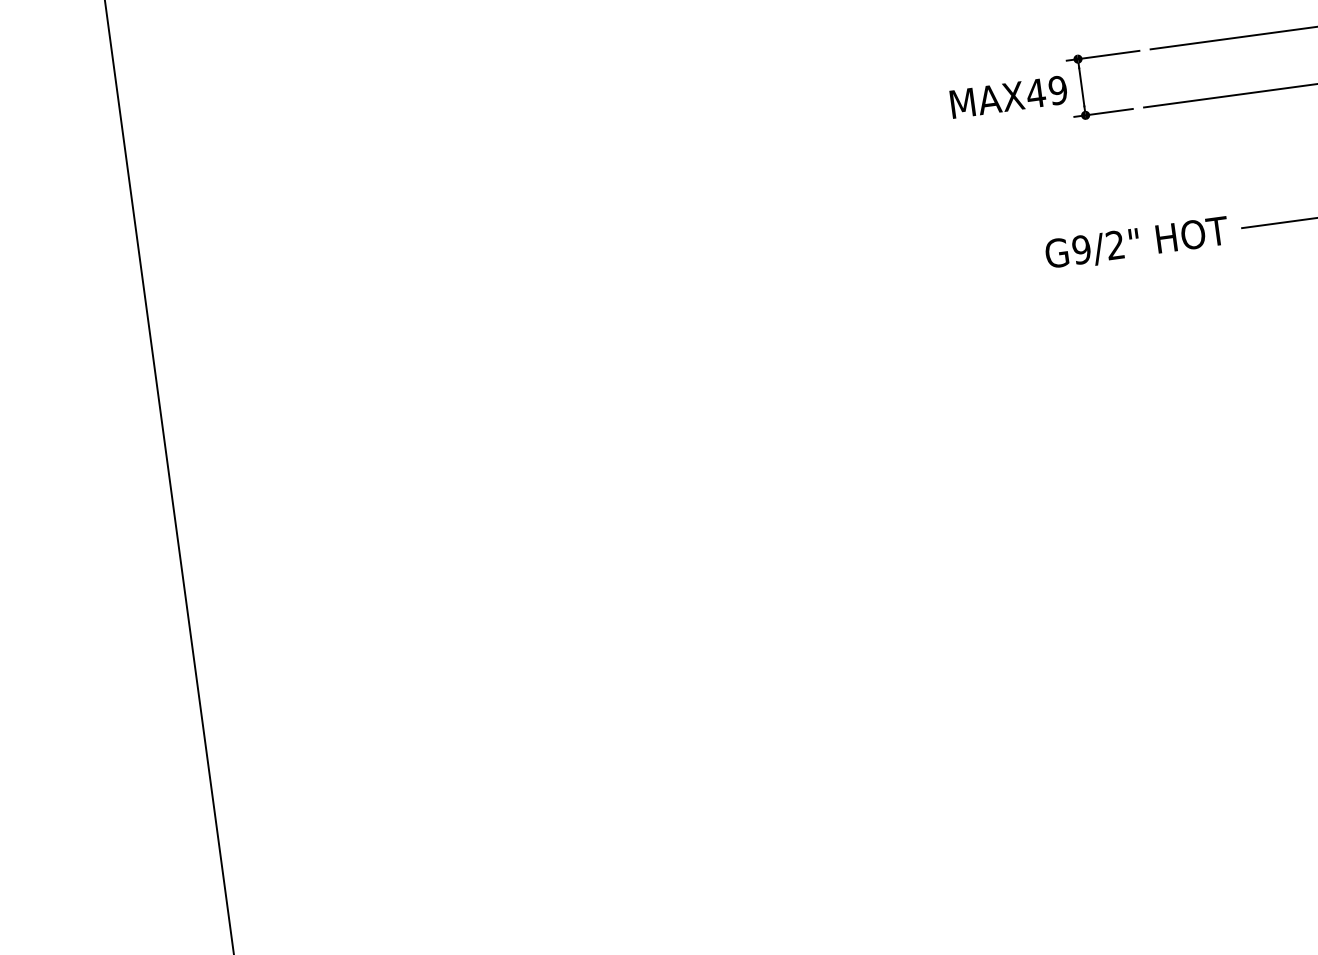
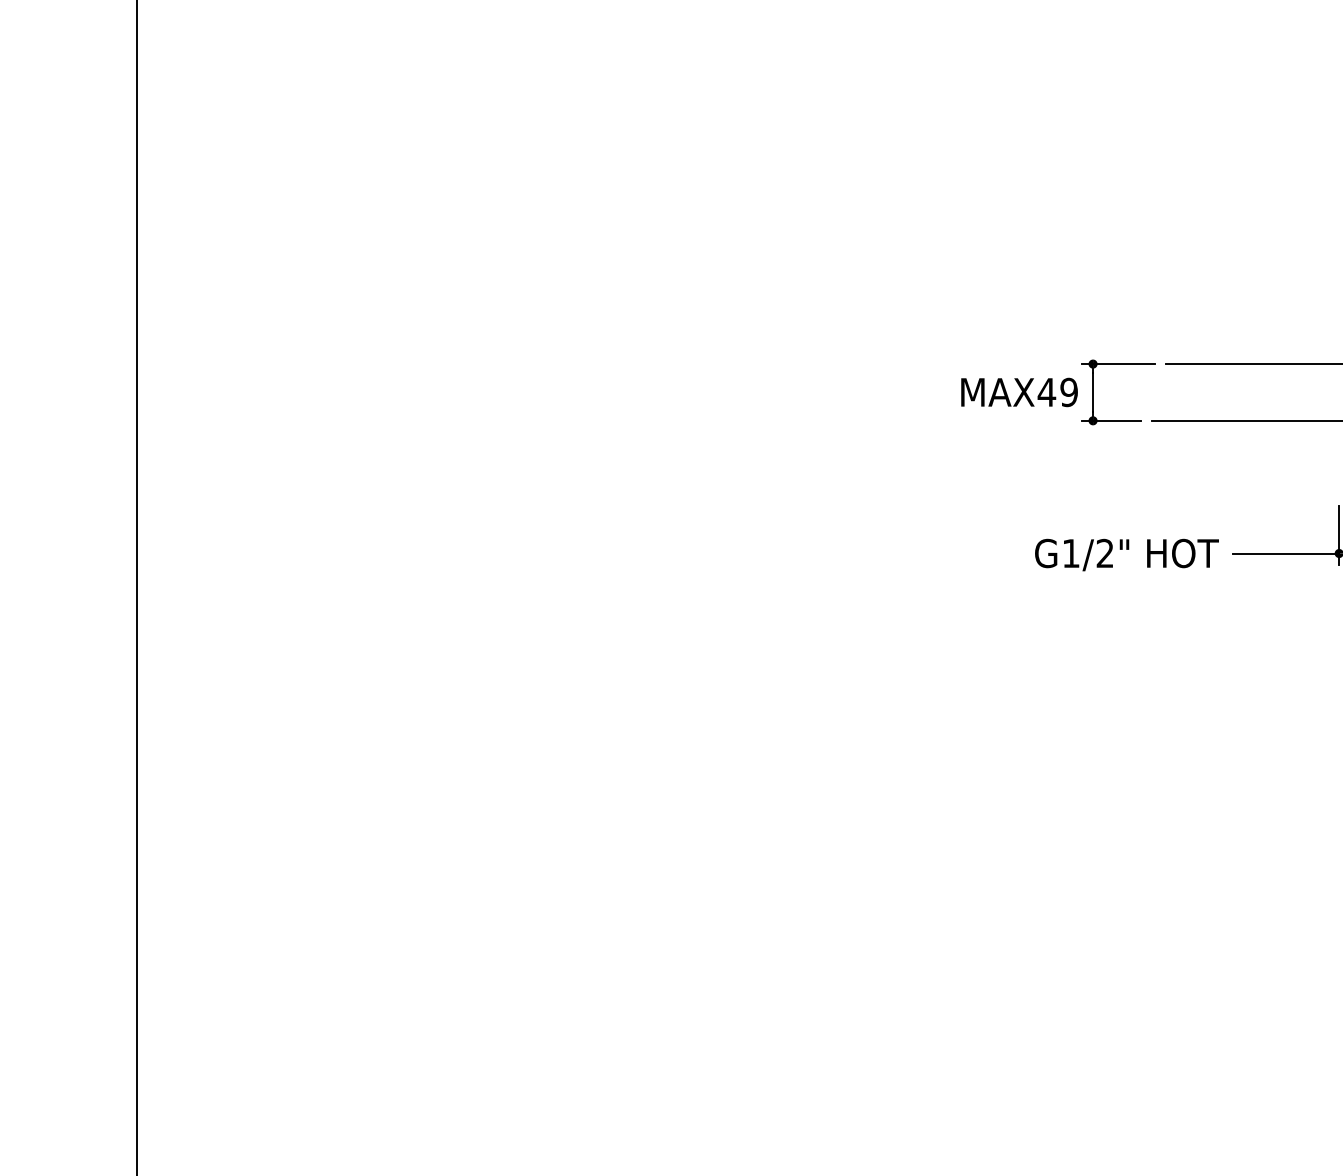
text: (1081, 249) -> (1070, 553), G9/2" -> G1/2"

